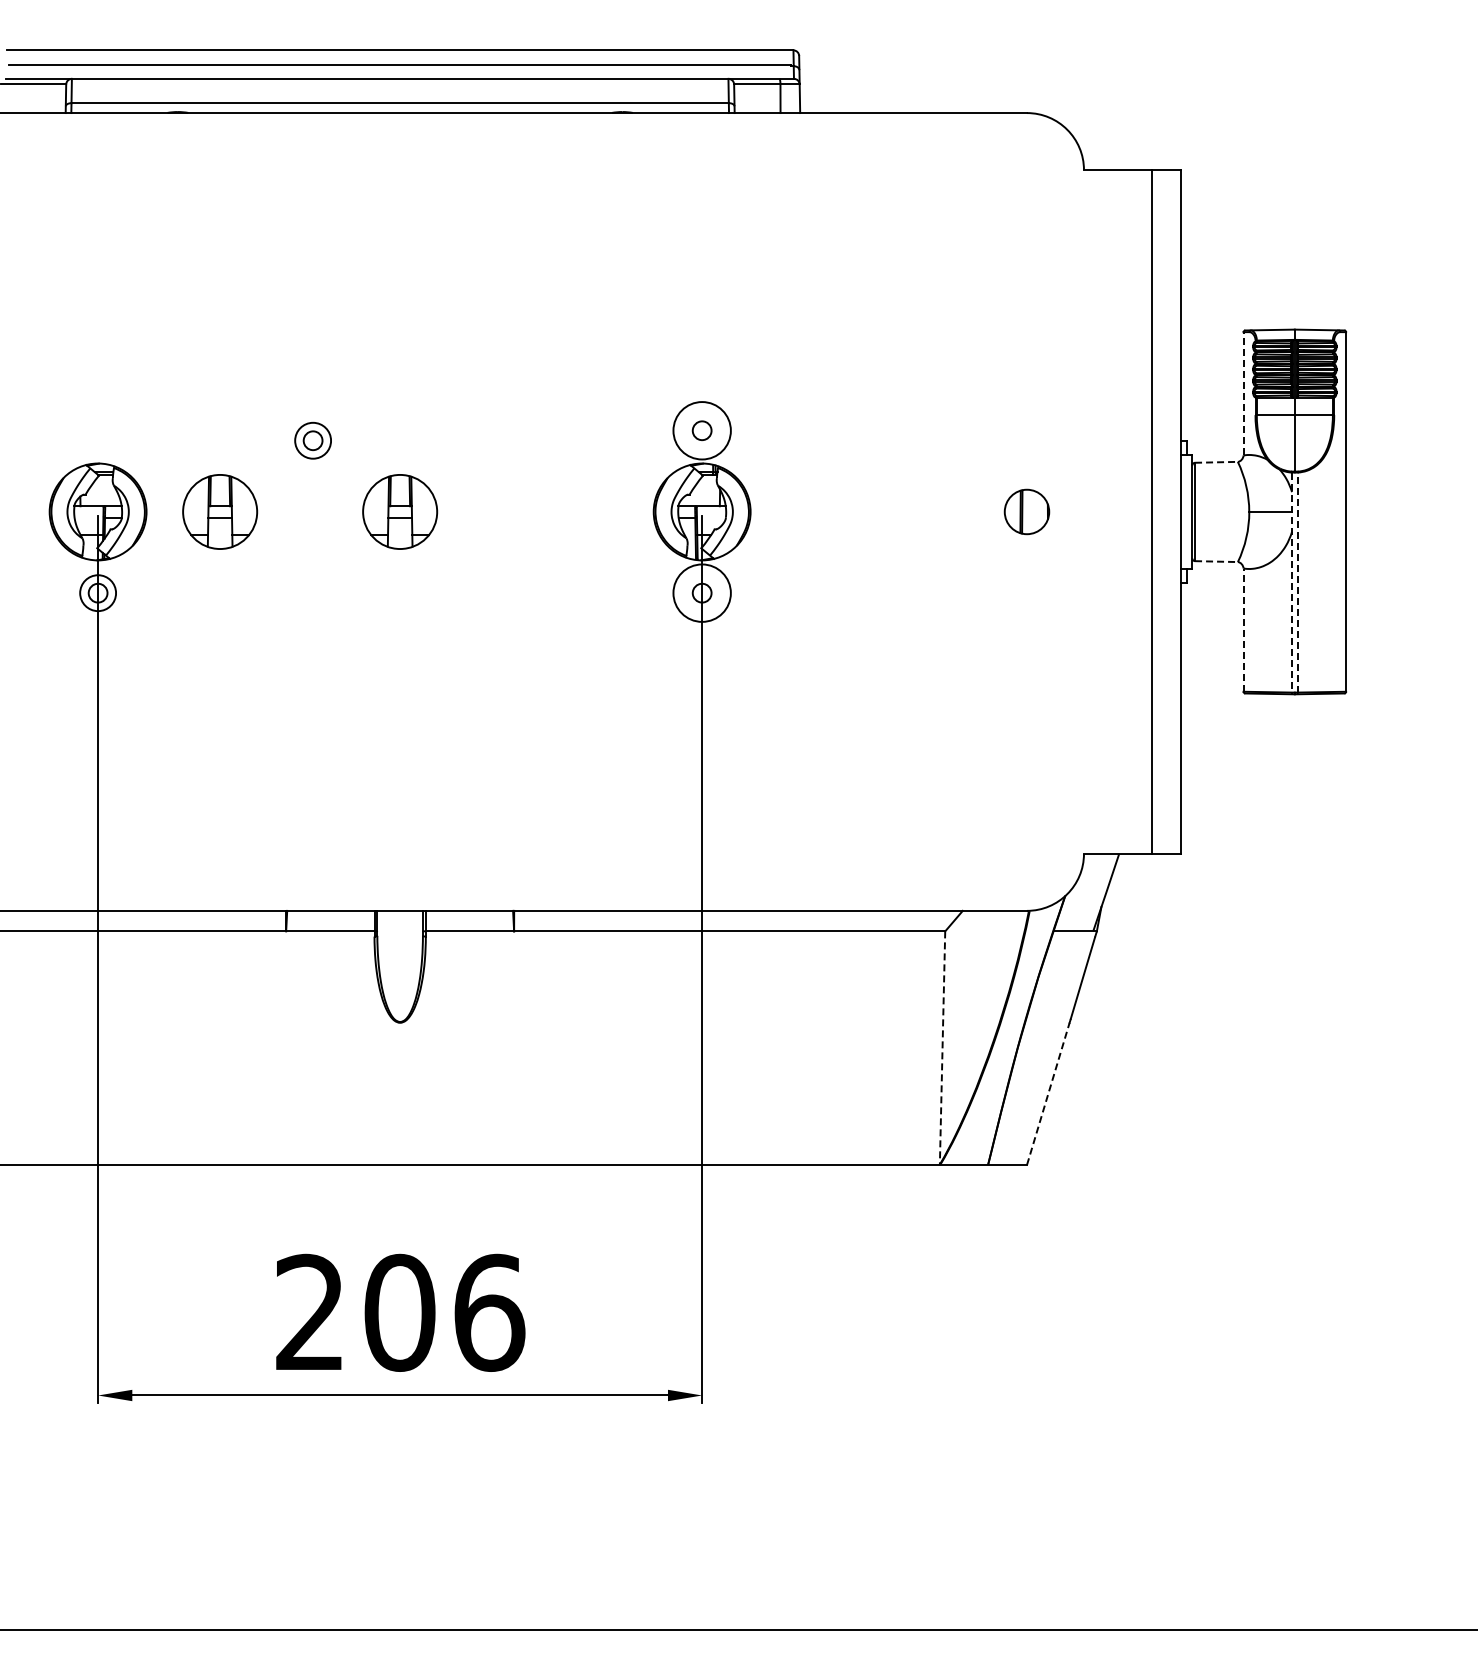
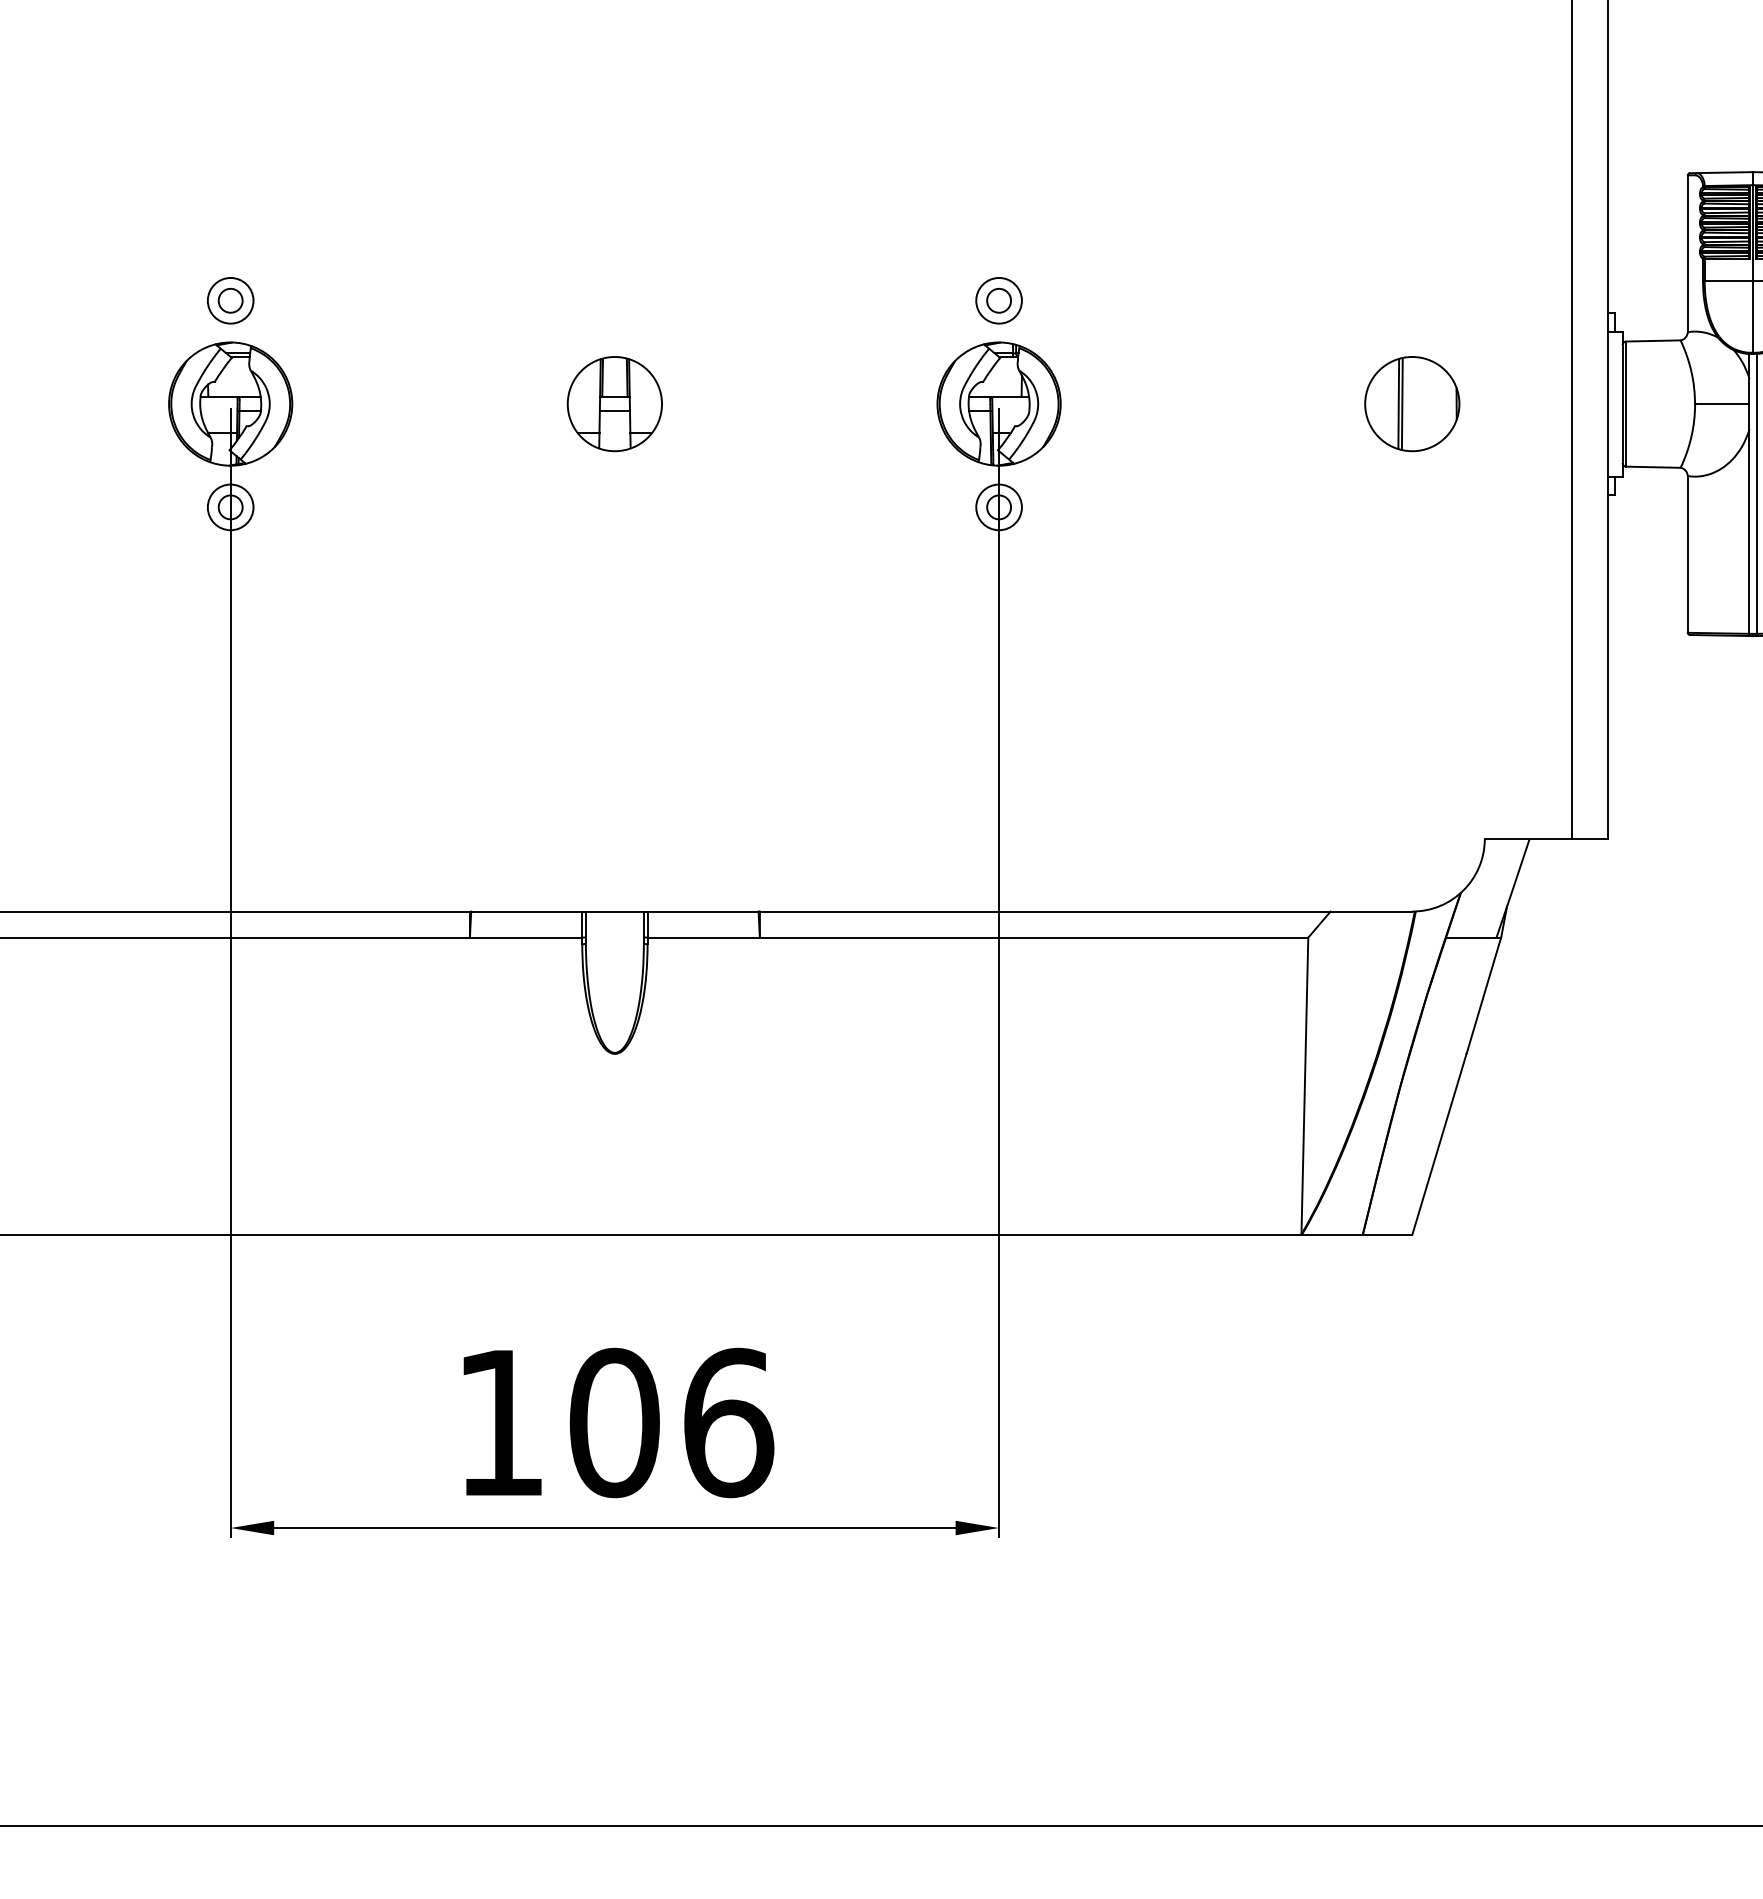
line: (1243, 393) -> (1687, 253), dashed -> solid
circle: (702, 430) -> (999, 300), size x0.62
part: (312, 440) -> (229, 300), moved
line: (1216, 462) -> (1653, 341), dashed -> solid
part: (220, 511) -> (386, 403), removed
part: (1026, 511) -> (1411, 403), size x1.67
line: (1216, 561) -> (1653, 467), dashed -> solid
line: (1291, 582) -> (1748, 493), dashed -> solid
line: (1297, 582) -> (1756, 493), dashed -> solid
circle: (702, 593) -> (999, 507), size x0.62
line: (1243, 630) -> (1687, 554), dashed -> solid
line: (942, 1047) -> (1304, 1085), dashed -> solid
line: (1048, 1093) -> (1439, 1143), dashed -> solid
text: (309, 1311) -> (499, 1421), 206 -> 106

